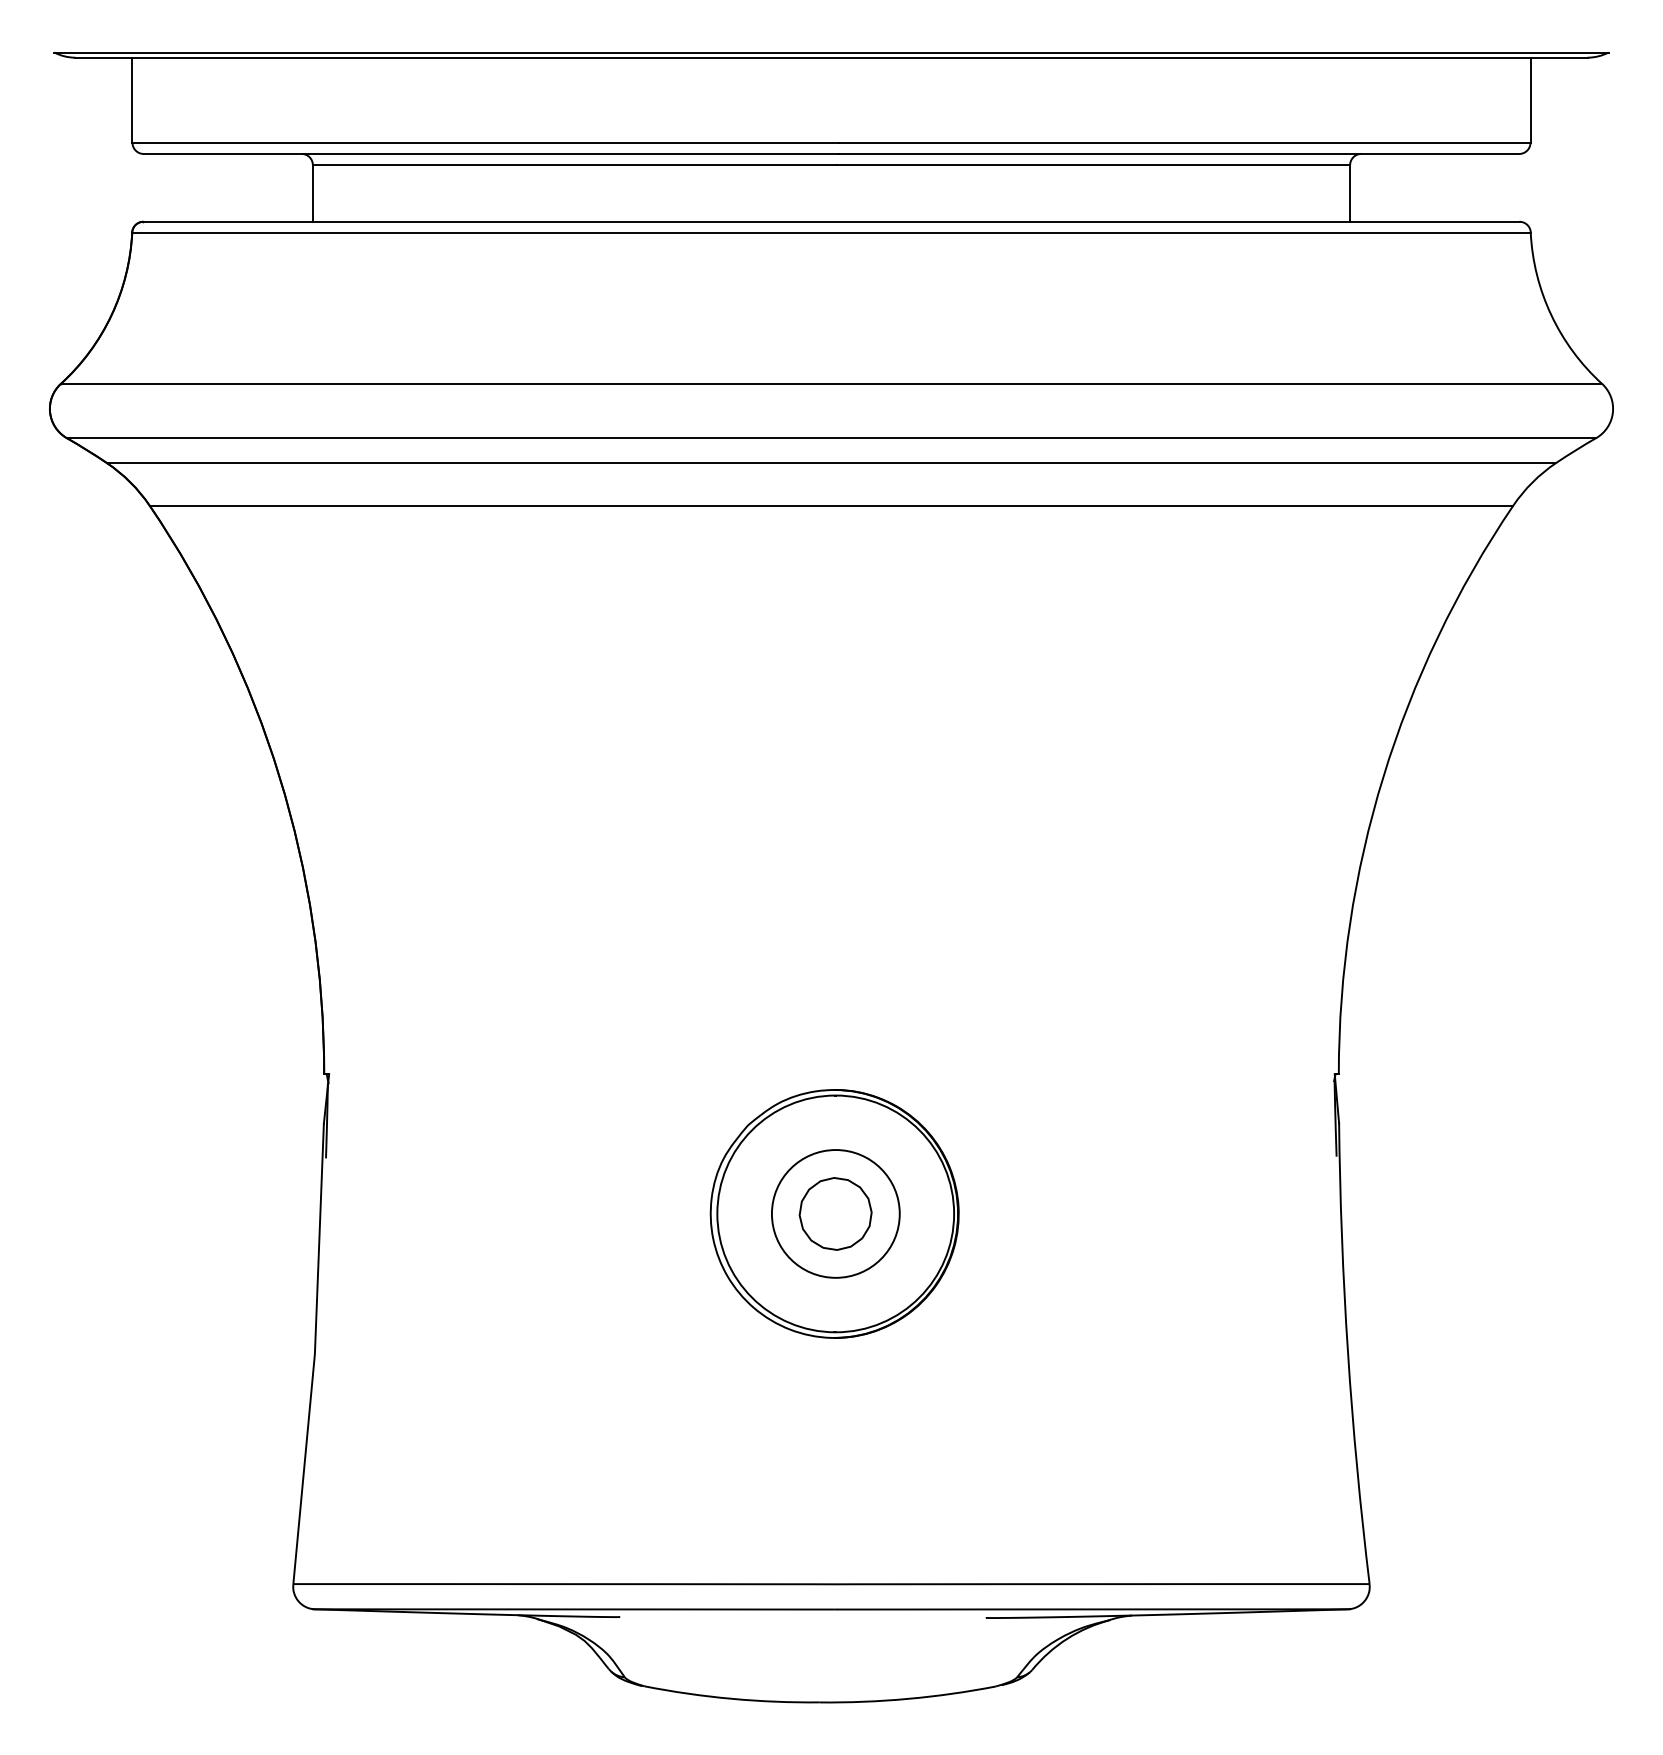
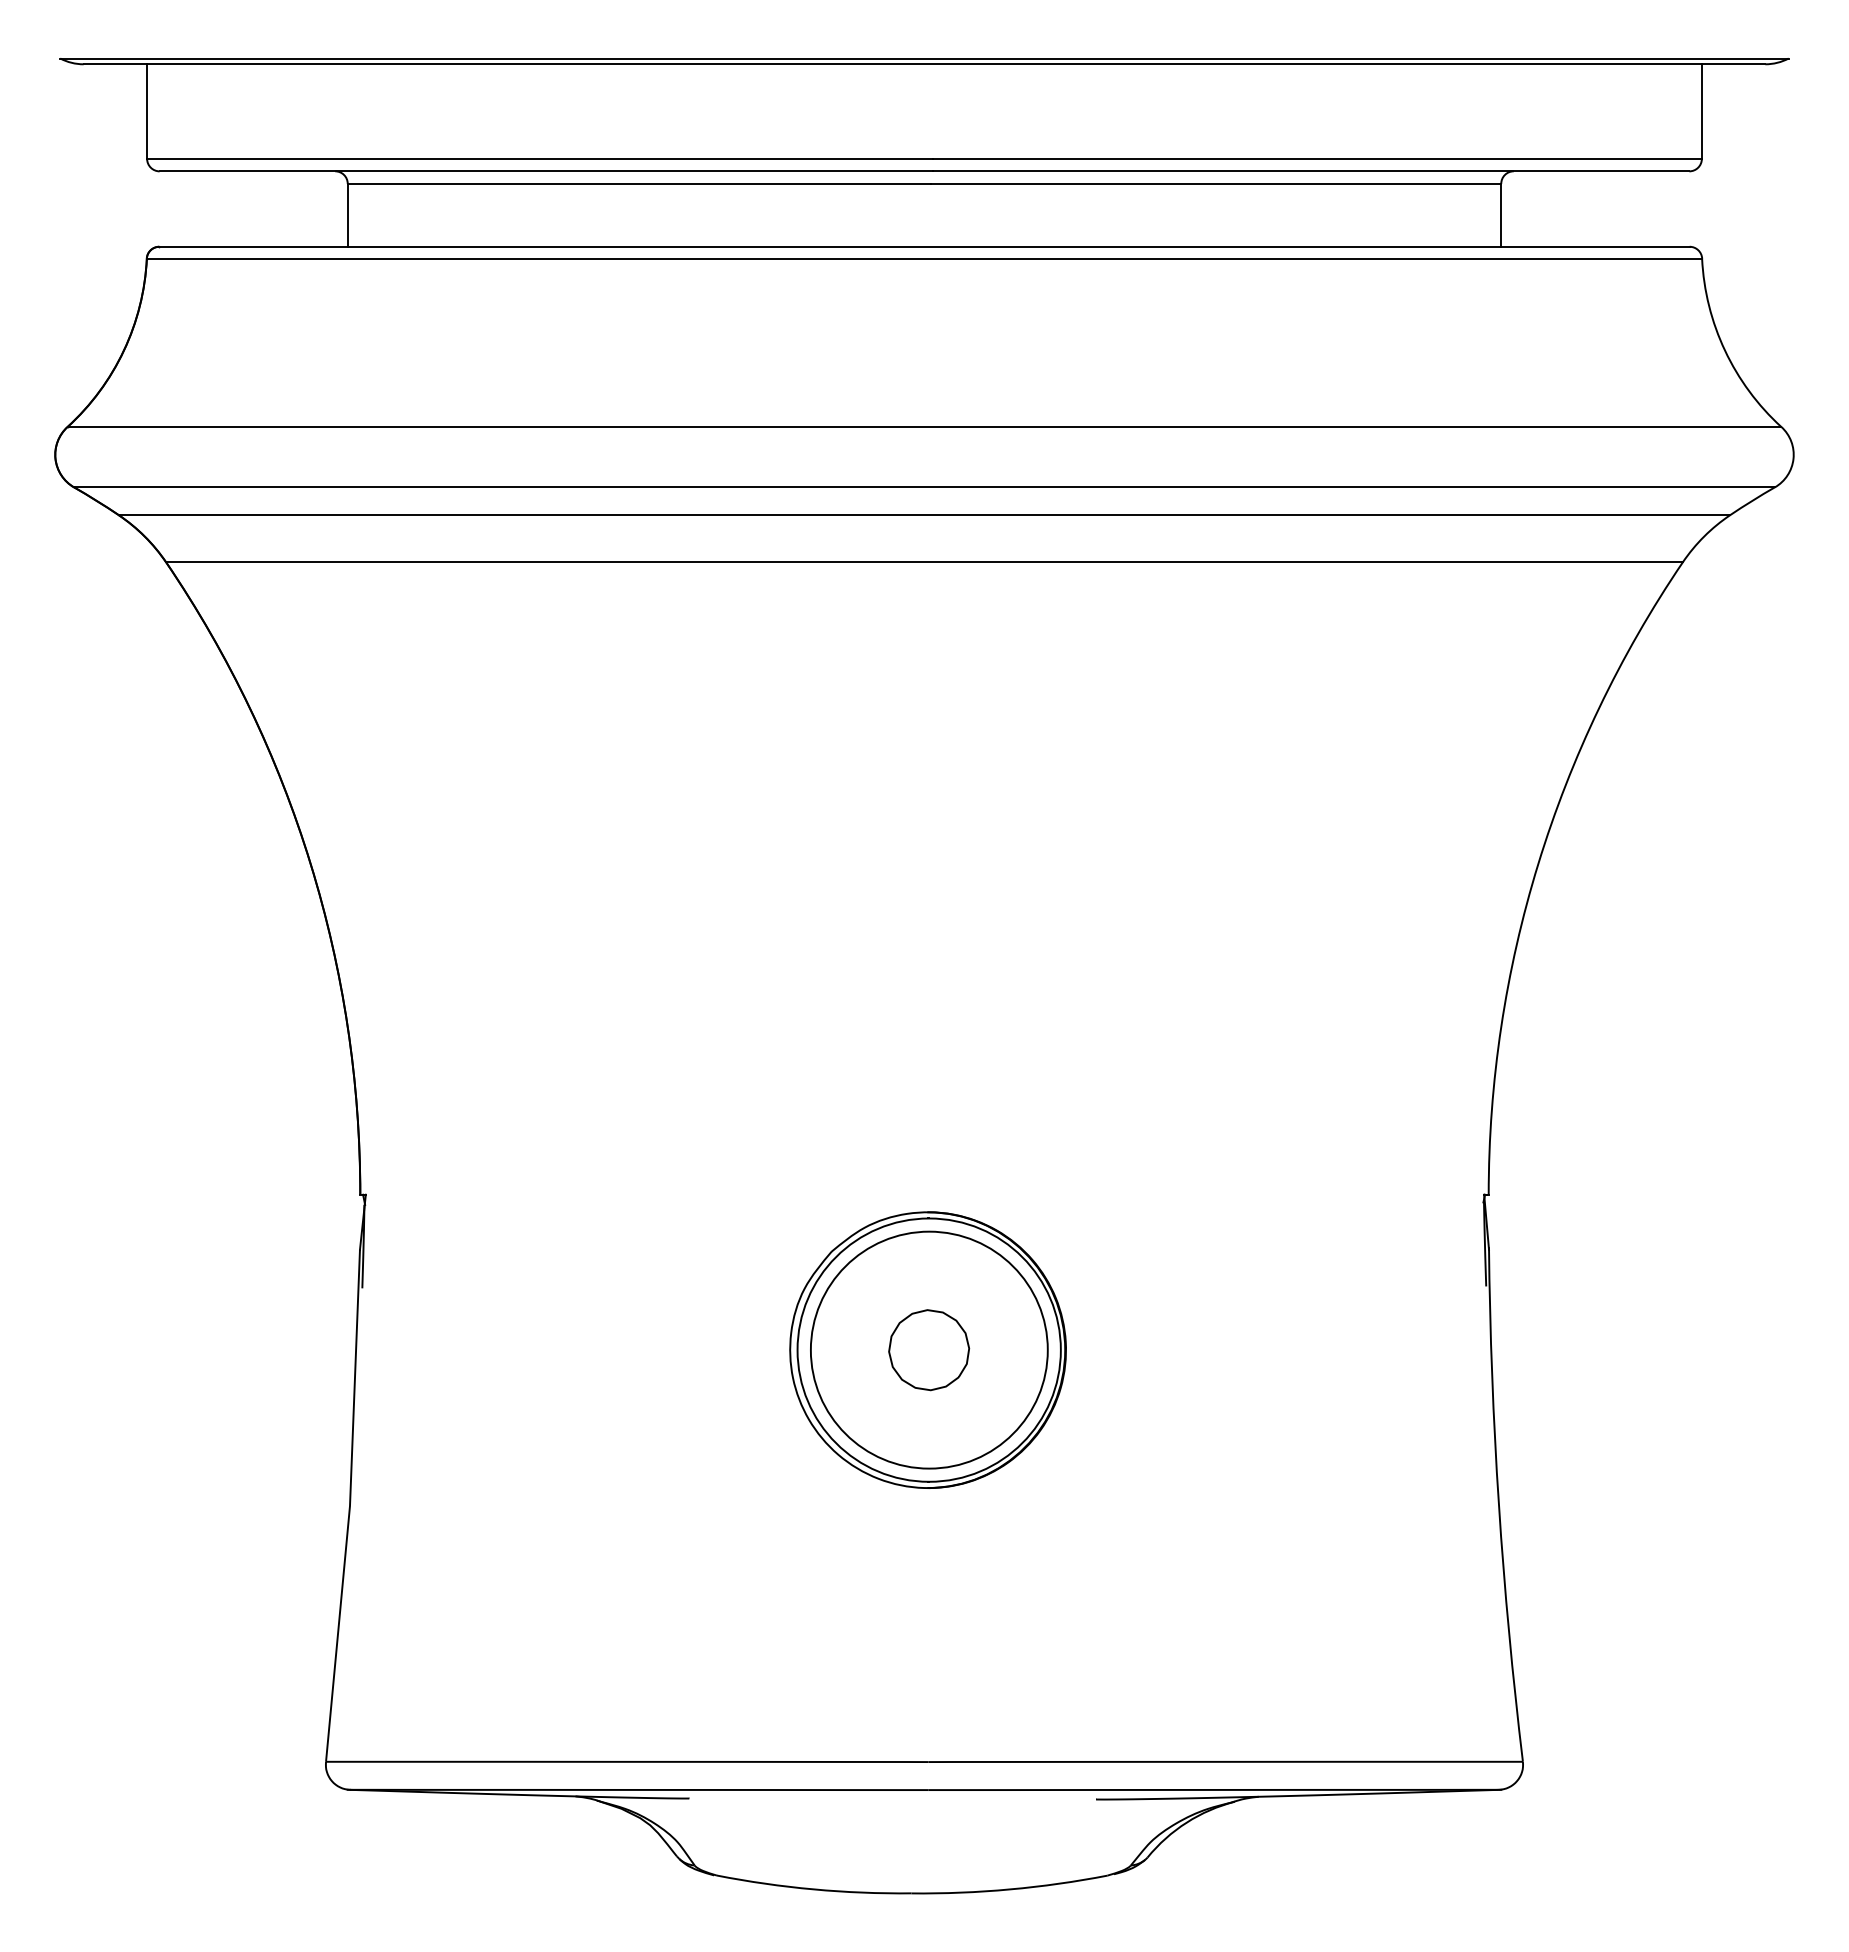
circle: (835, 1213) -> (928, 1349), size x1.67

